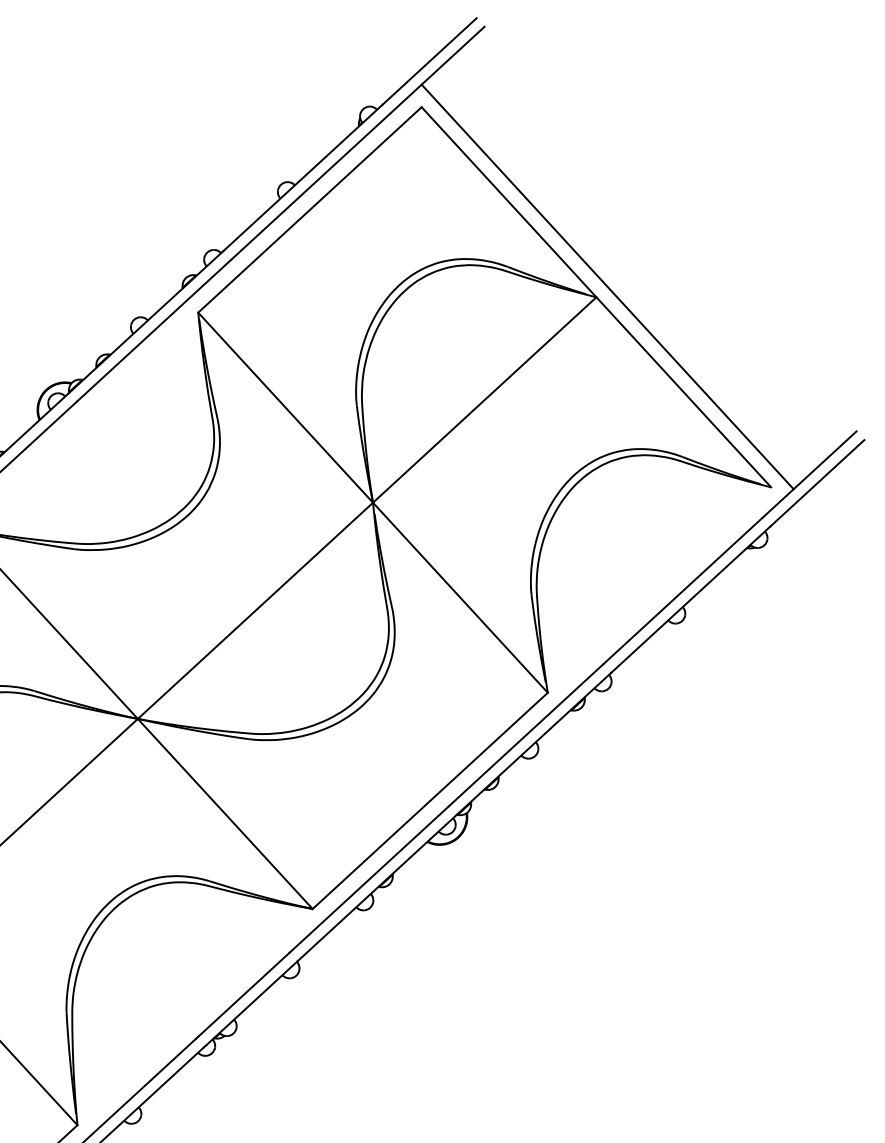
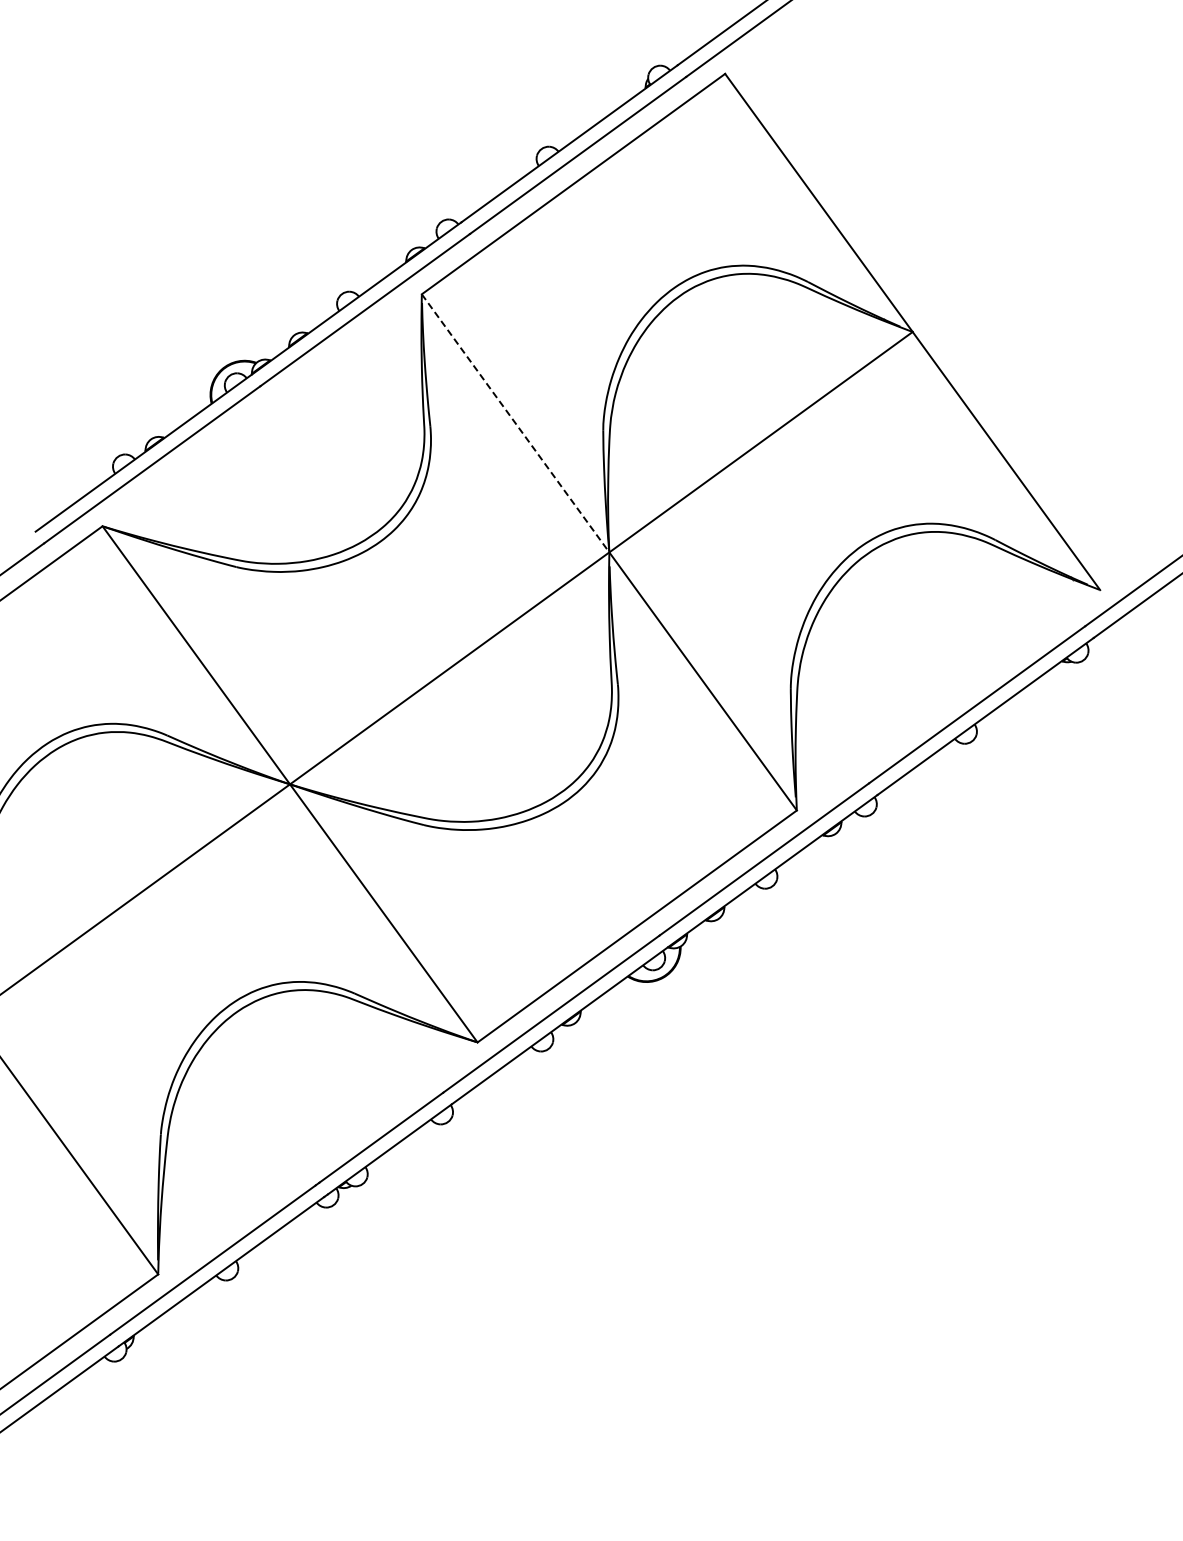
line: (607, 286) -> (927, 320), removed
line: (285, 407) -> (515, 423), solid -> dashed

